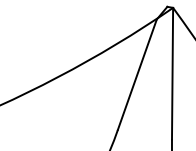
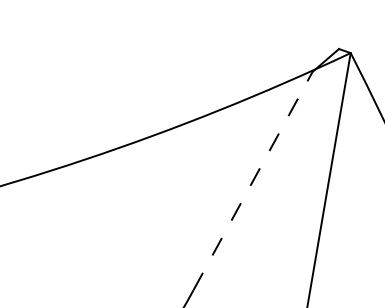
line: (137, 74) -> (253, 180), solid -> dashed

